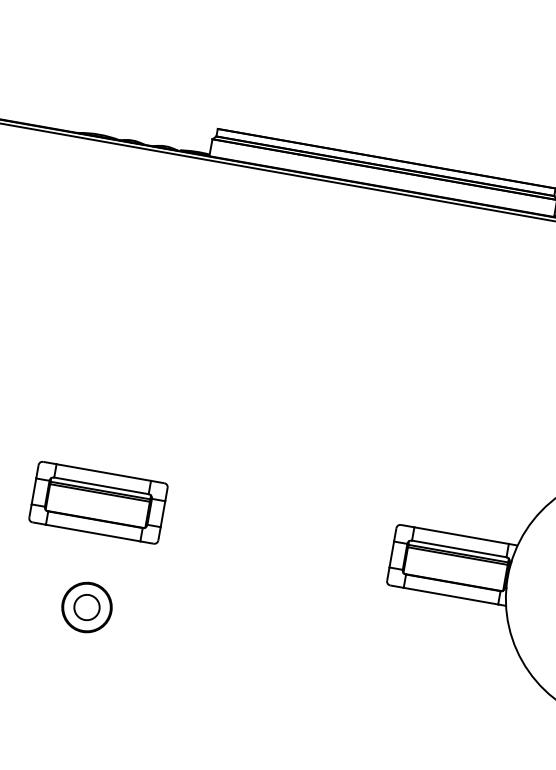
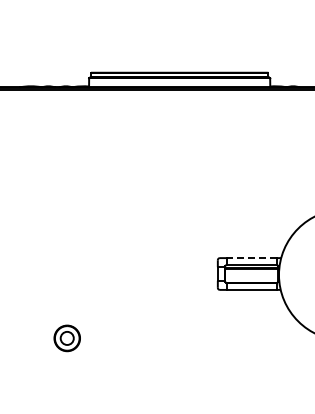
part: (98, 501) -> (63, 273), removed
line: (461, 536) -> (251, 258), solid -> dashed
part: (85, 607) -> (66, 338), moved

